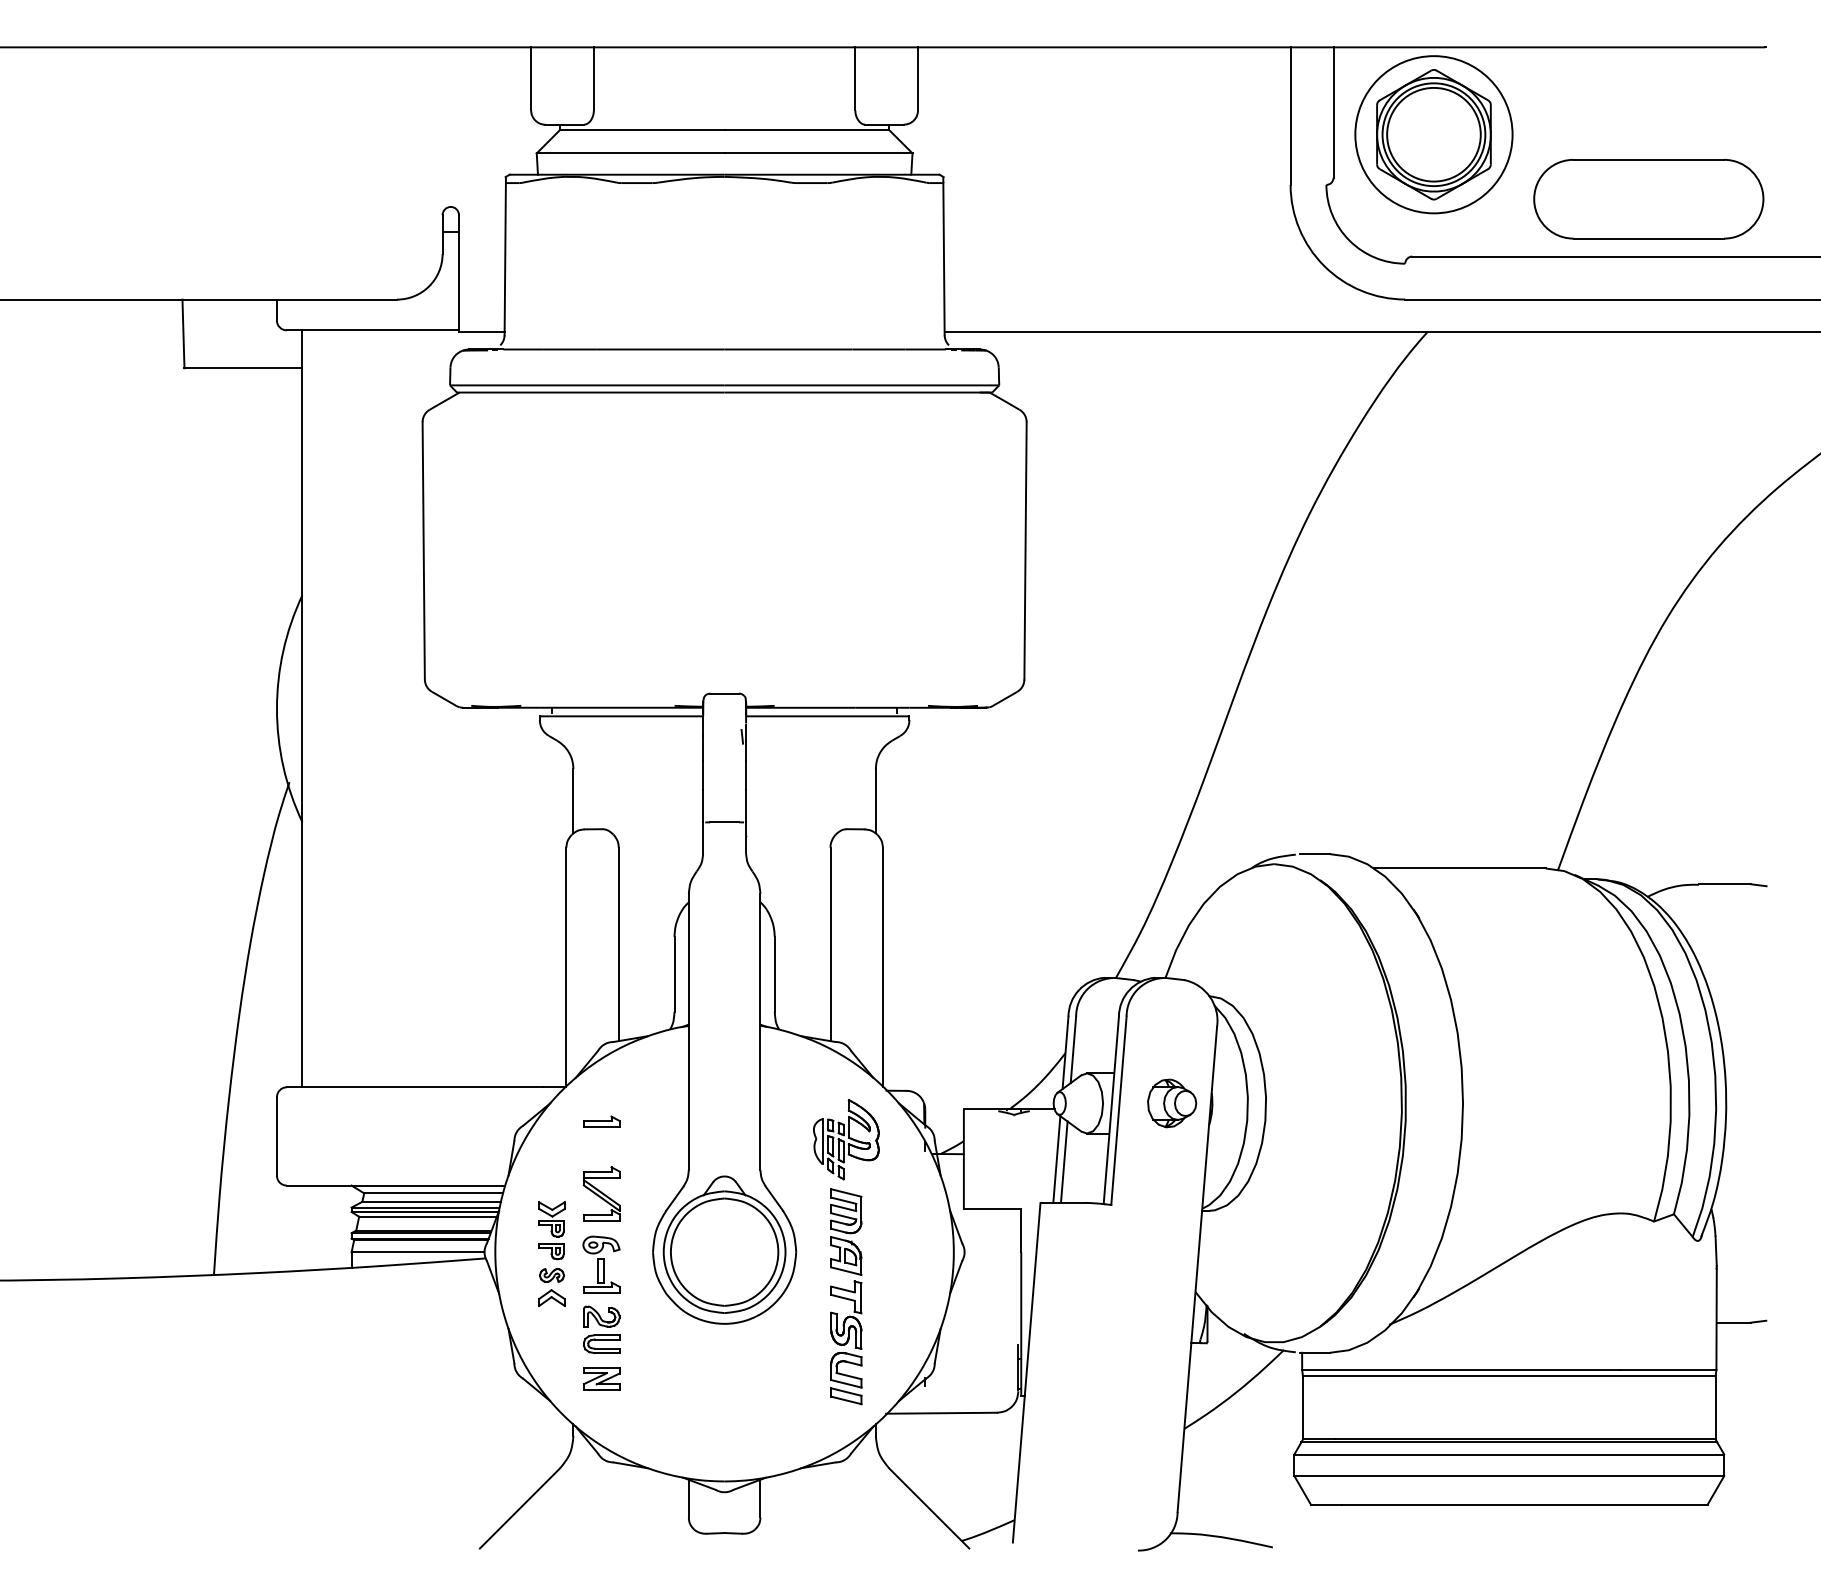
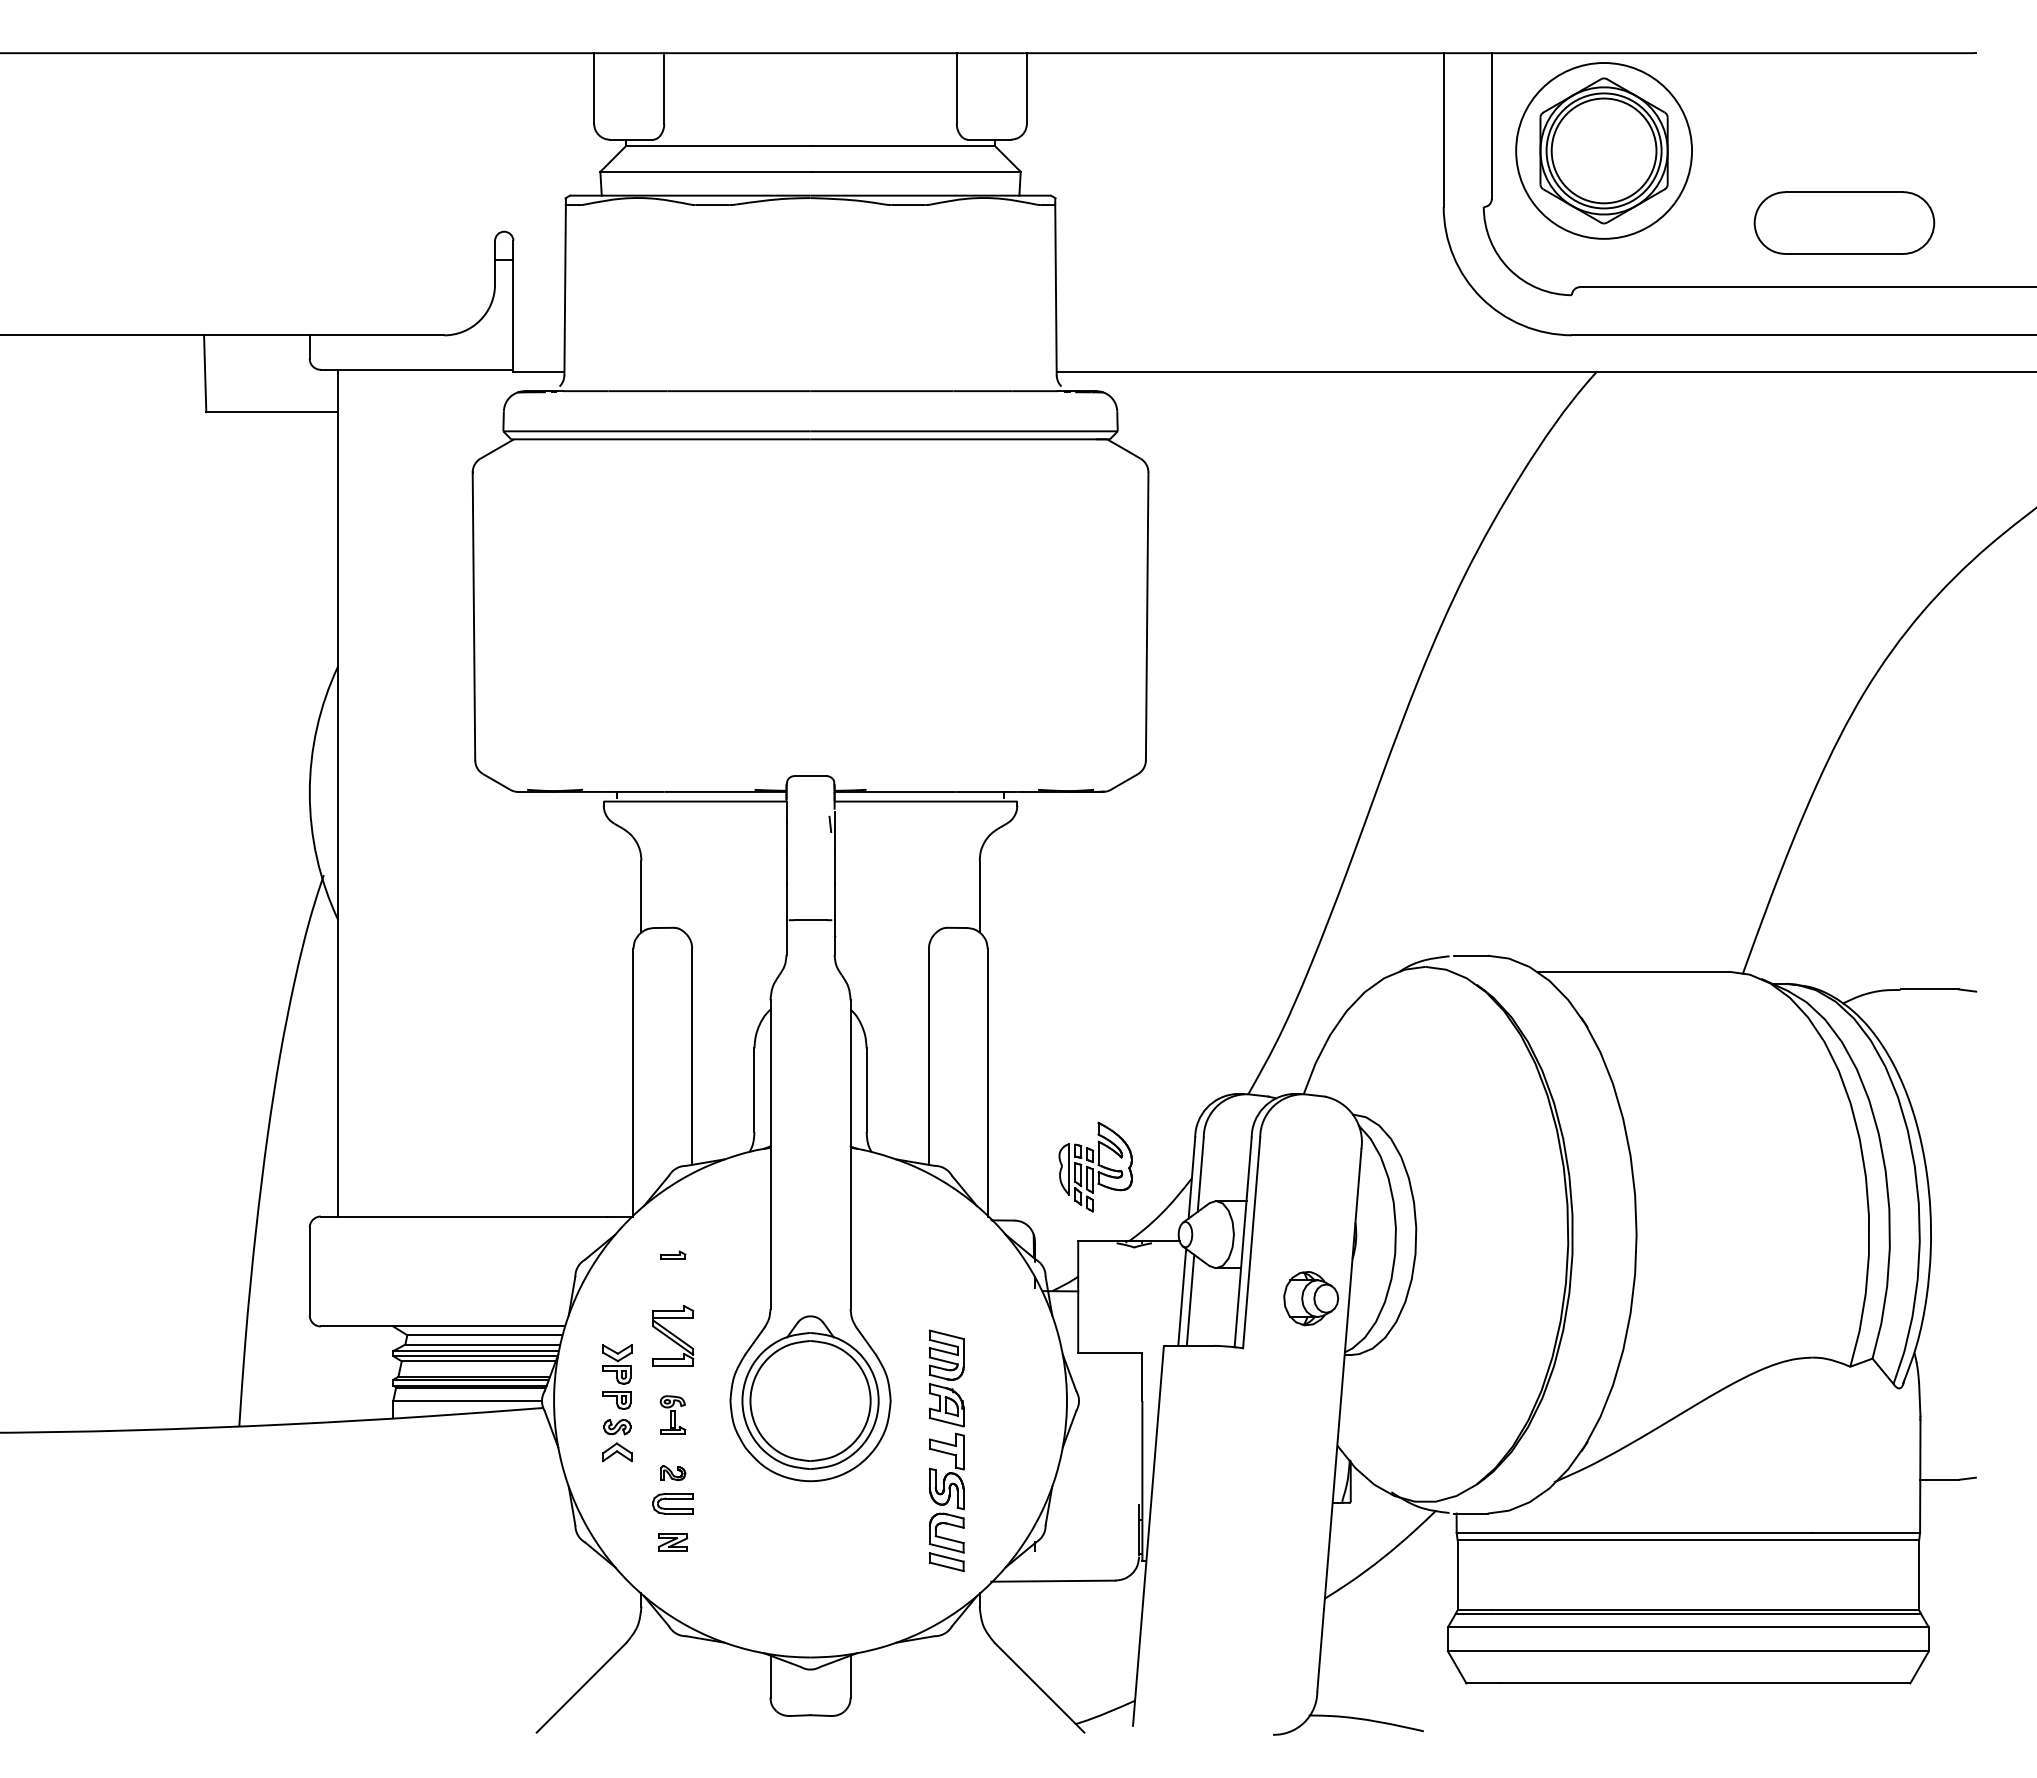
part: (1648, 198) -> (1844, 222), size x0.7
part: (1172, 1103) -> (1311, 1298), moved
part: (602, 1121) -> (673, 1254), size x0.6
part: (846, 1139) -> (1095, 1166), moved
part: (601, 1264) -> (672, 1414), size x0.6
part: (602, 1316) -> (673, 1473), size x0.6
part: (601, 1378) -> (672, 1542), size x0.7

